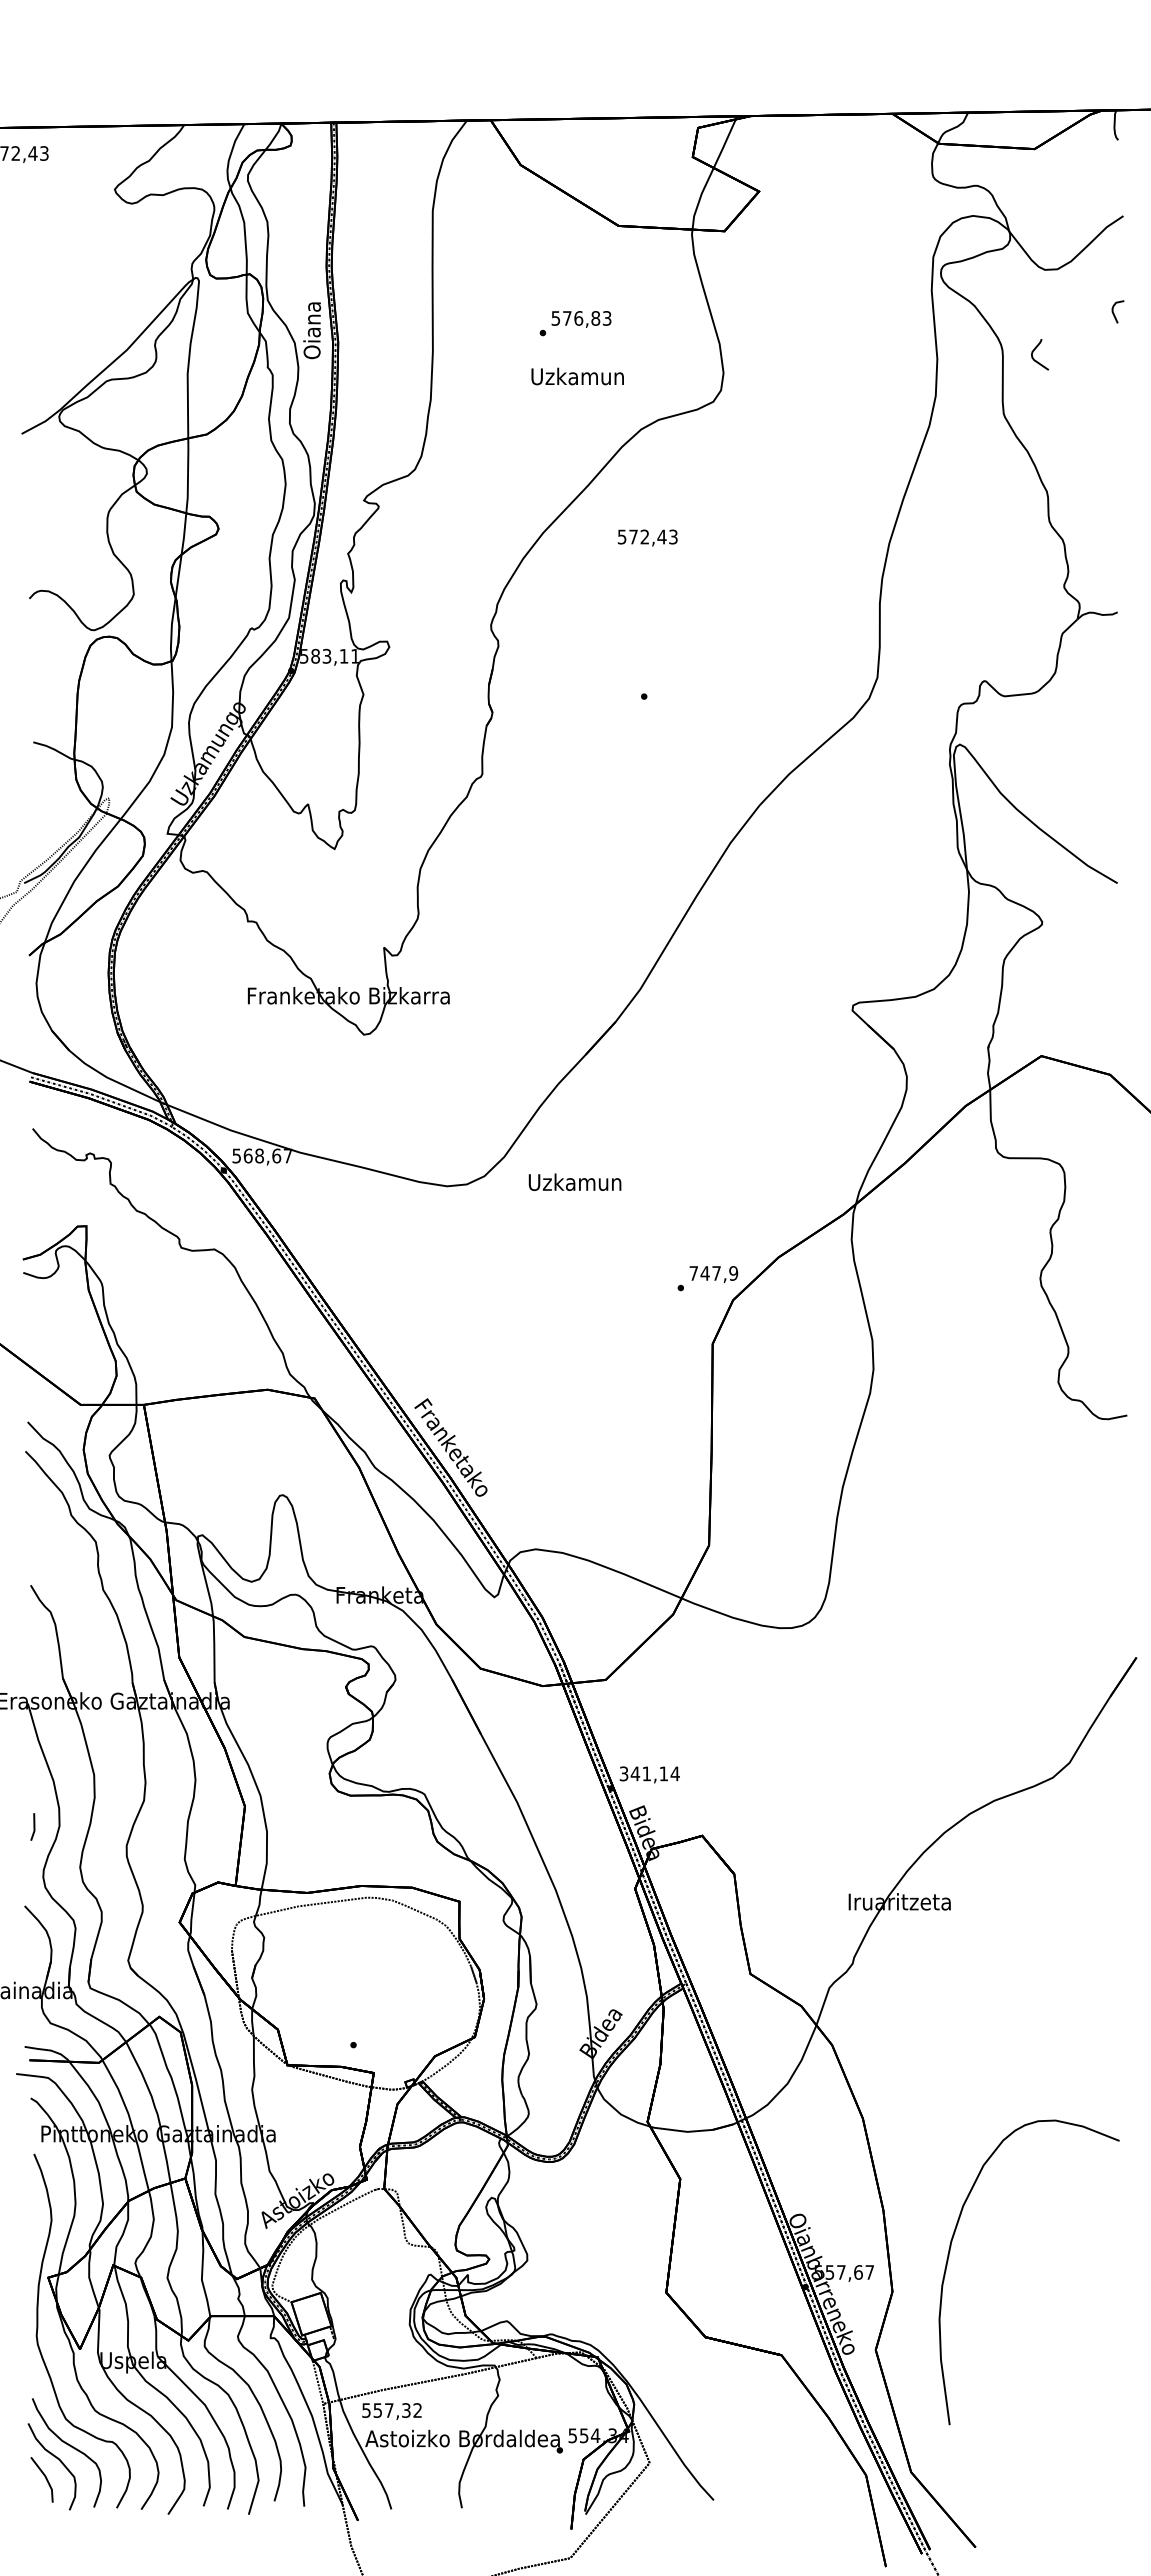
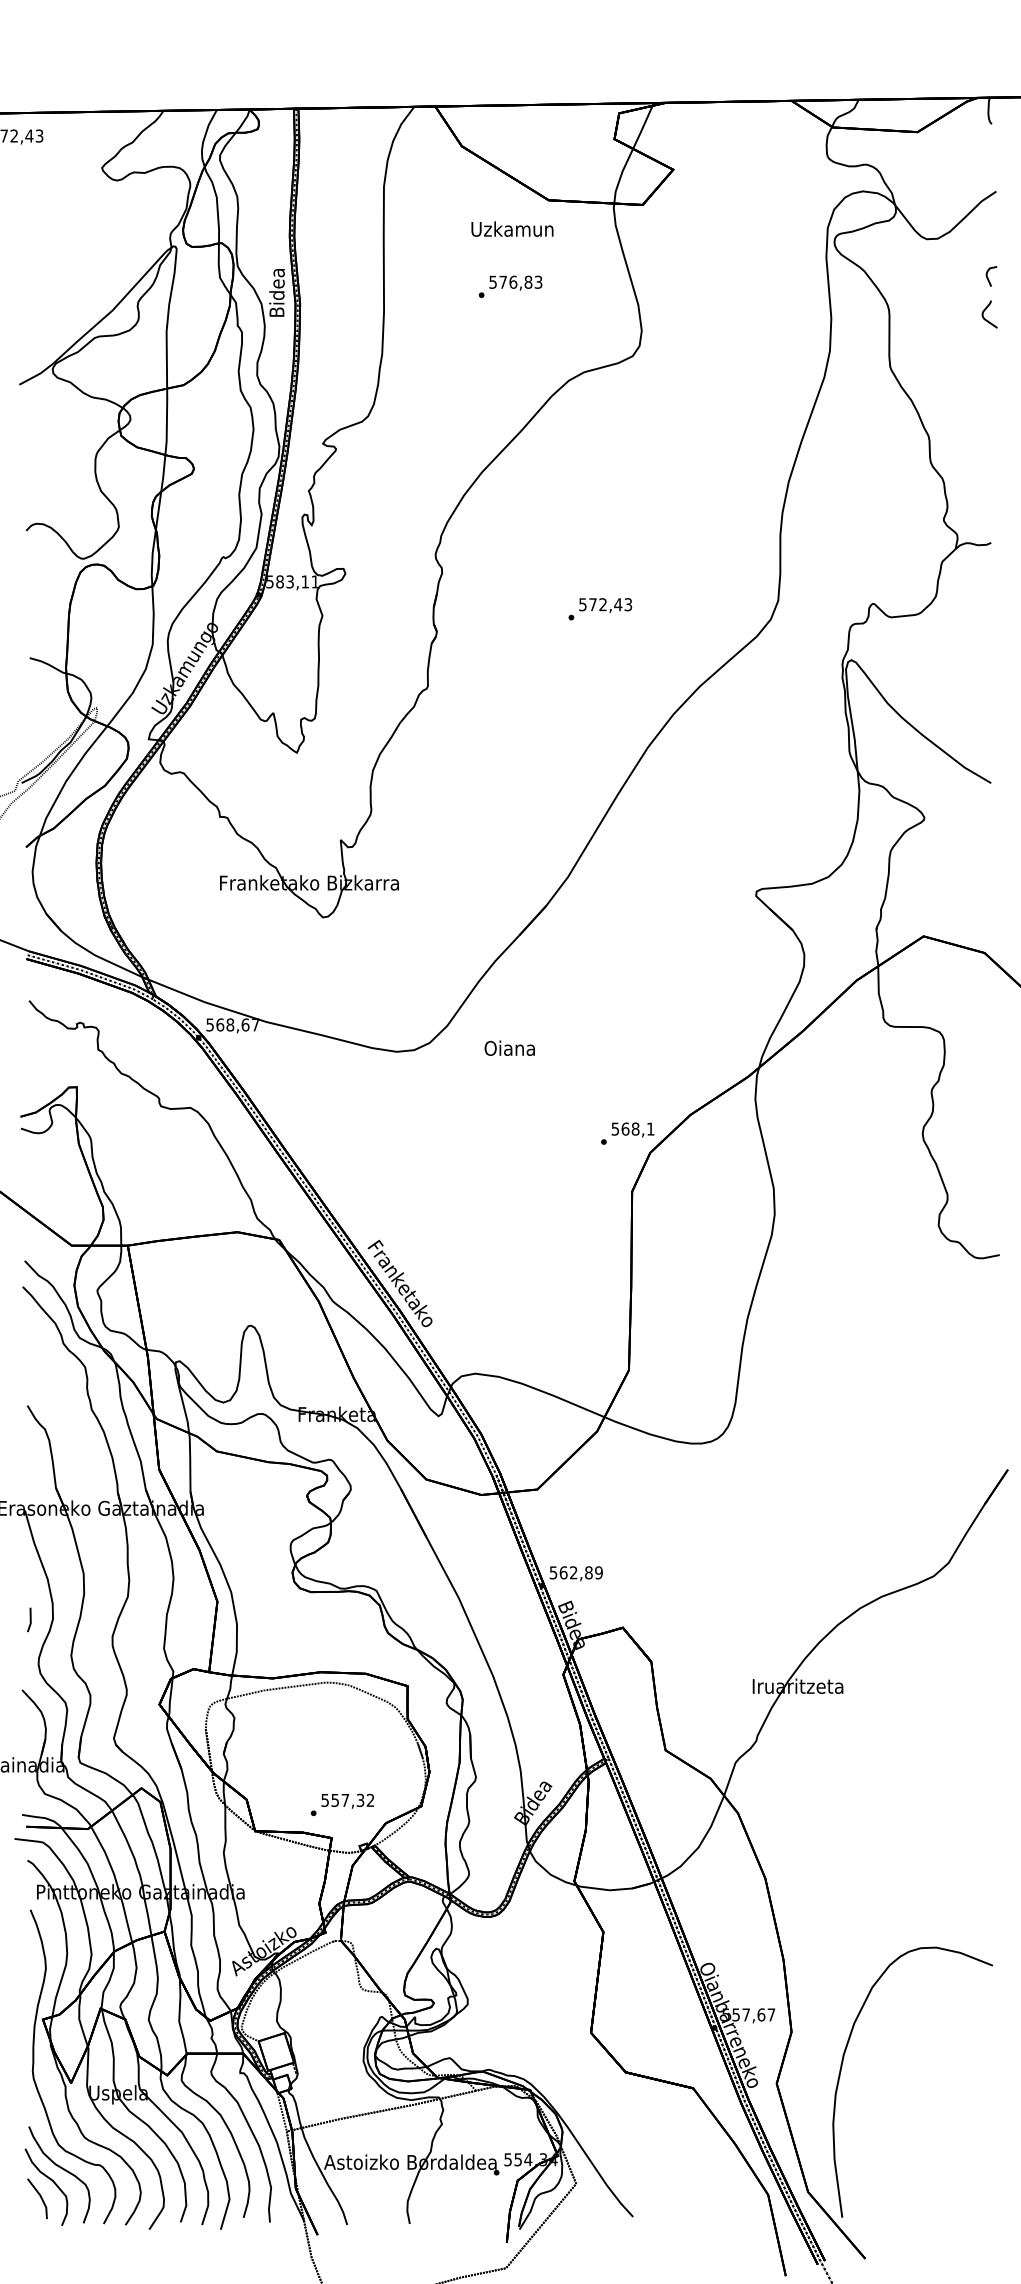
text: (312, 330) -> (277, 292), Oiana -> Bidea
curve: (1034, 351) -> (984, 311), moved
text: (577, 376) -> (512, 229), moved
text: (647, 537) -> (605, 605), moved
text: (574, 1182) -> (509, 1048), Uzkamun -> Oiana
text: (713, 1273) -> (632, 1129), 747,9 -> 568,1
text: (649, 1773) -> (576, 1572), 341,14 -> 562,89
curve: (949, 2256) -> (842, 2068), moved
text: (391, 2411) -> (347, 1801), moved

